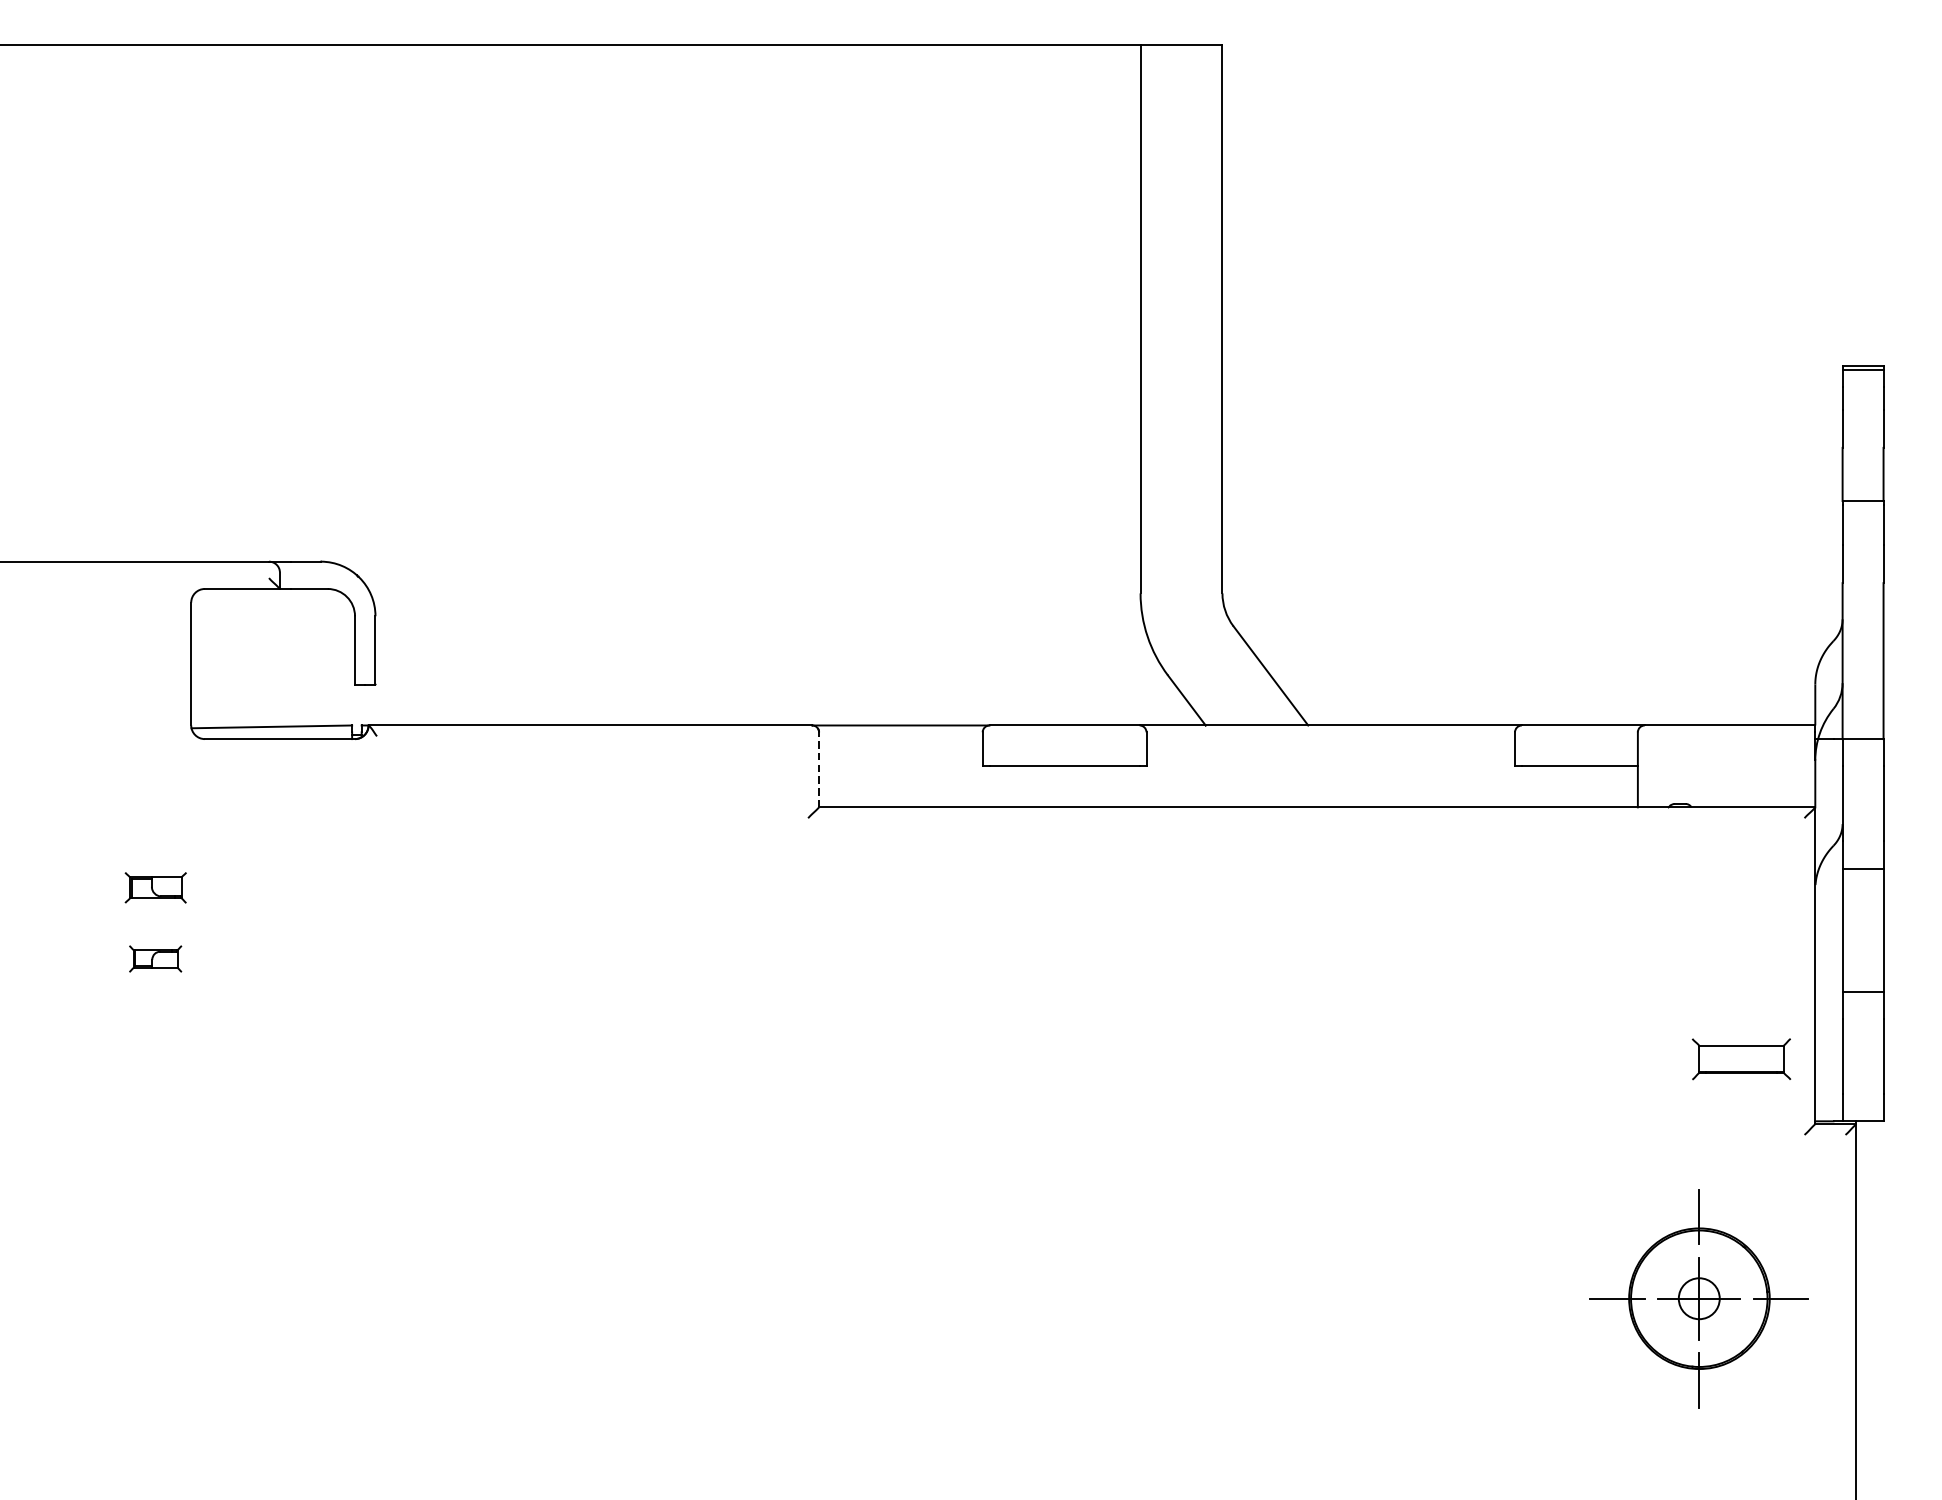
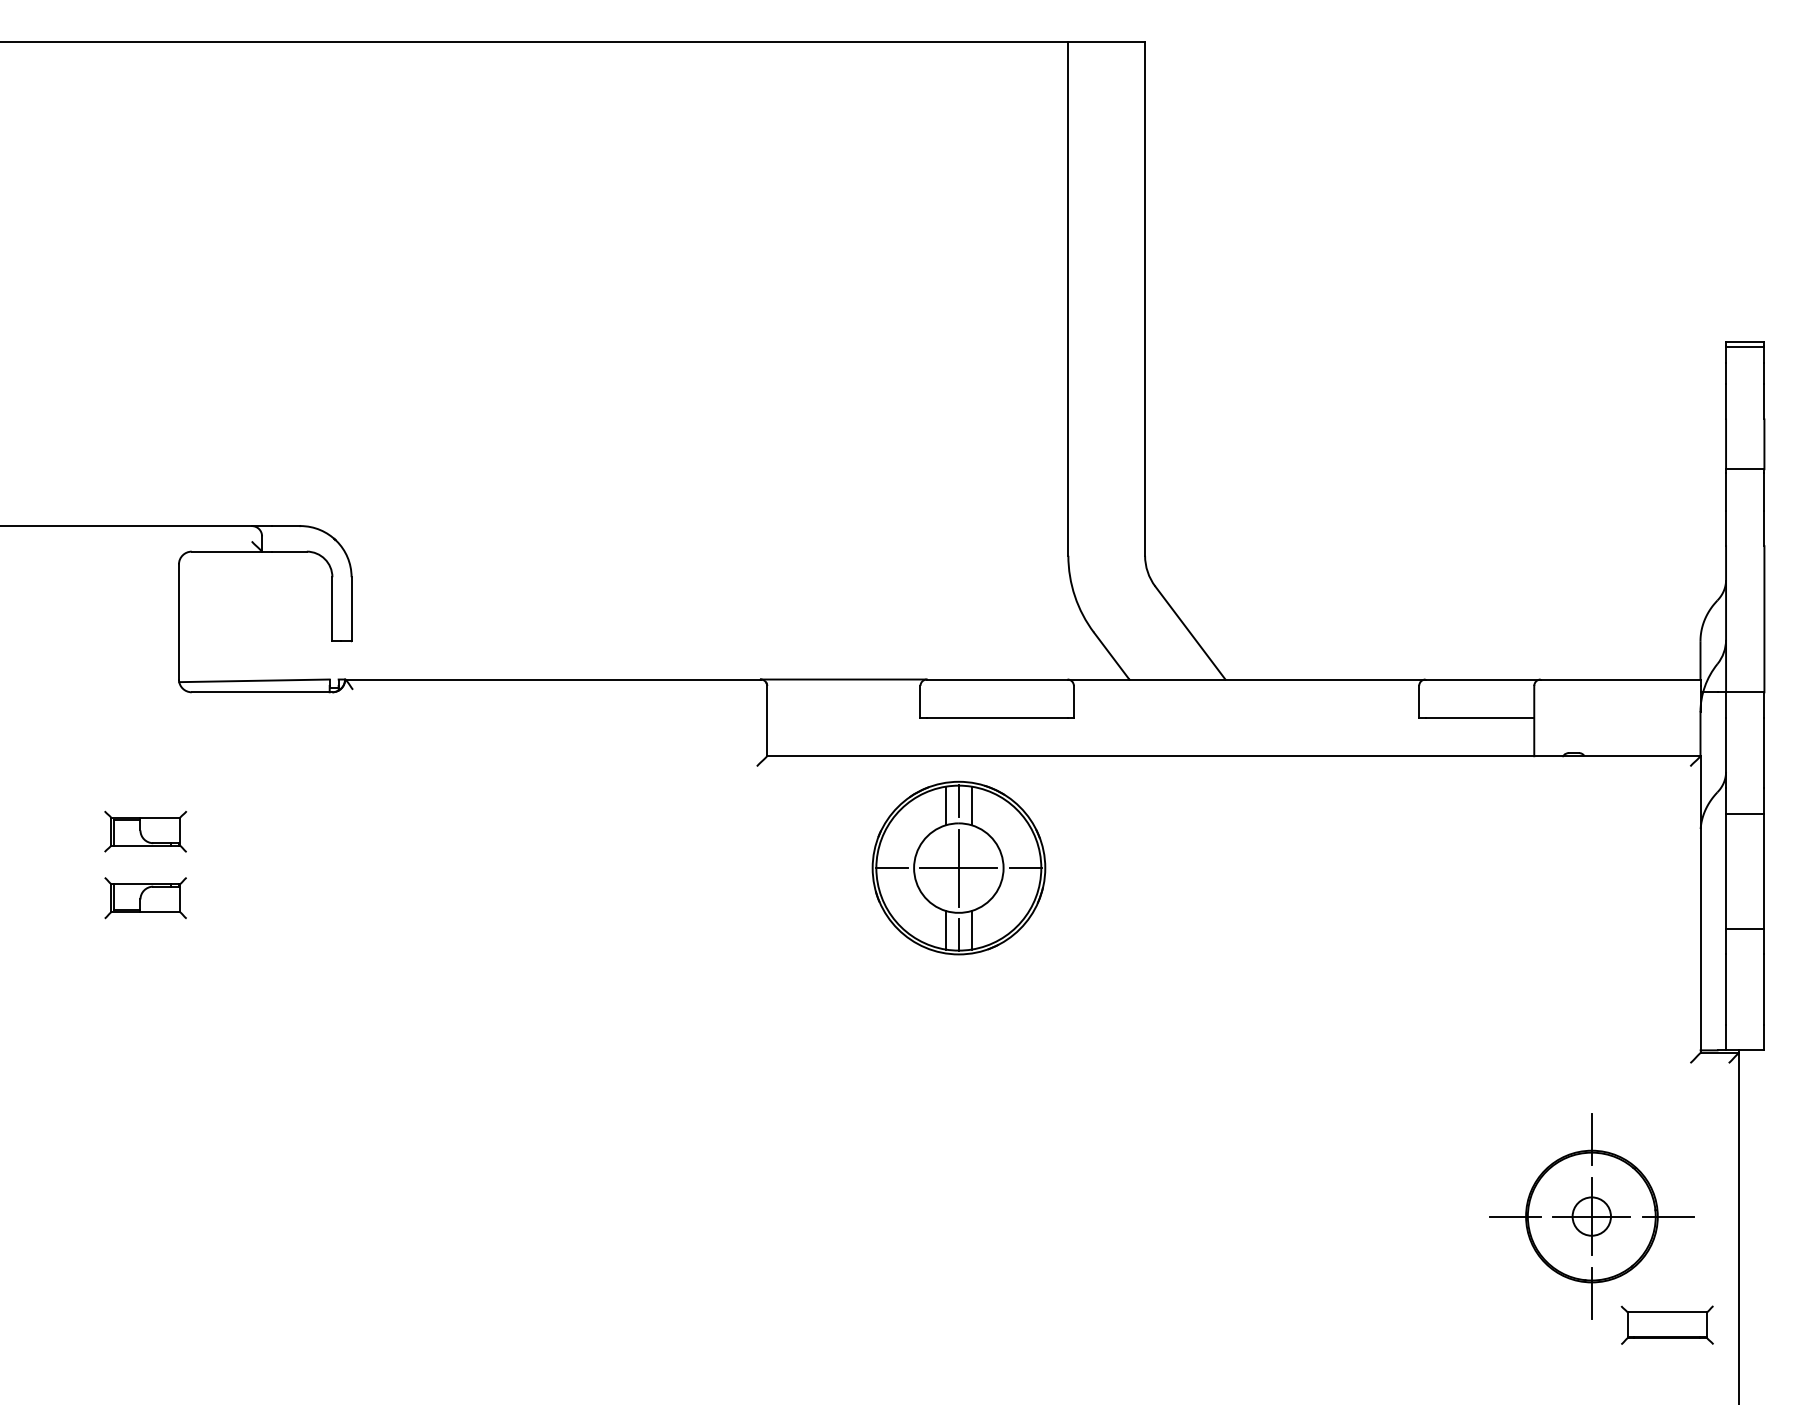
line: (819, 769) -> (767, 720), dashed -> solid
part: (155, 887) -> (145, 831), size x1.43
part: (1023, 926) -> (958, 867), added
part: (155, 959) -> (145, 898), size x1.67
part: (1740, 1058) -> (1666, 1324), moved

